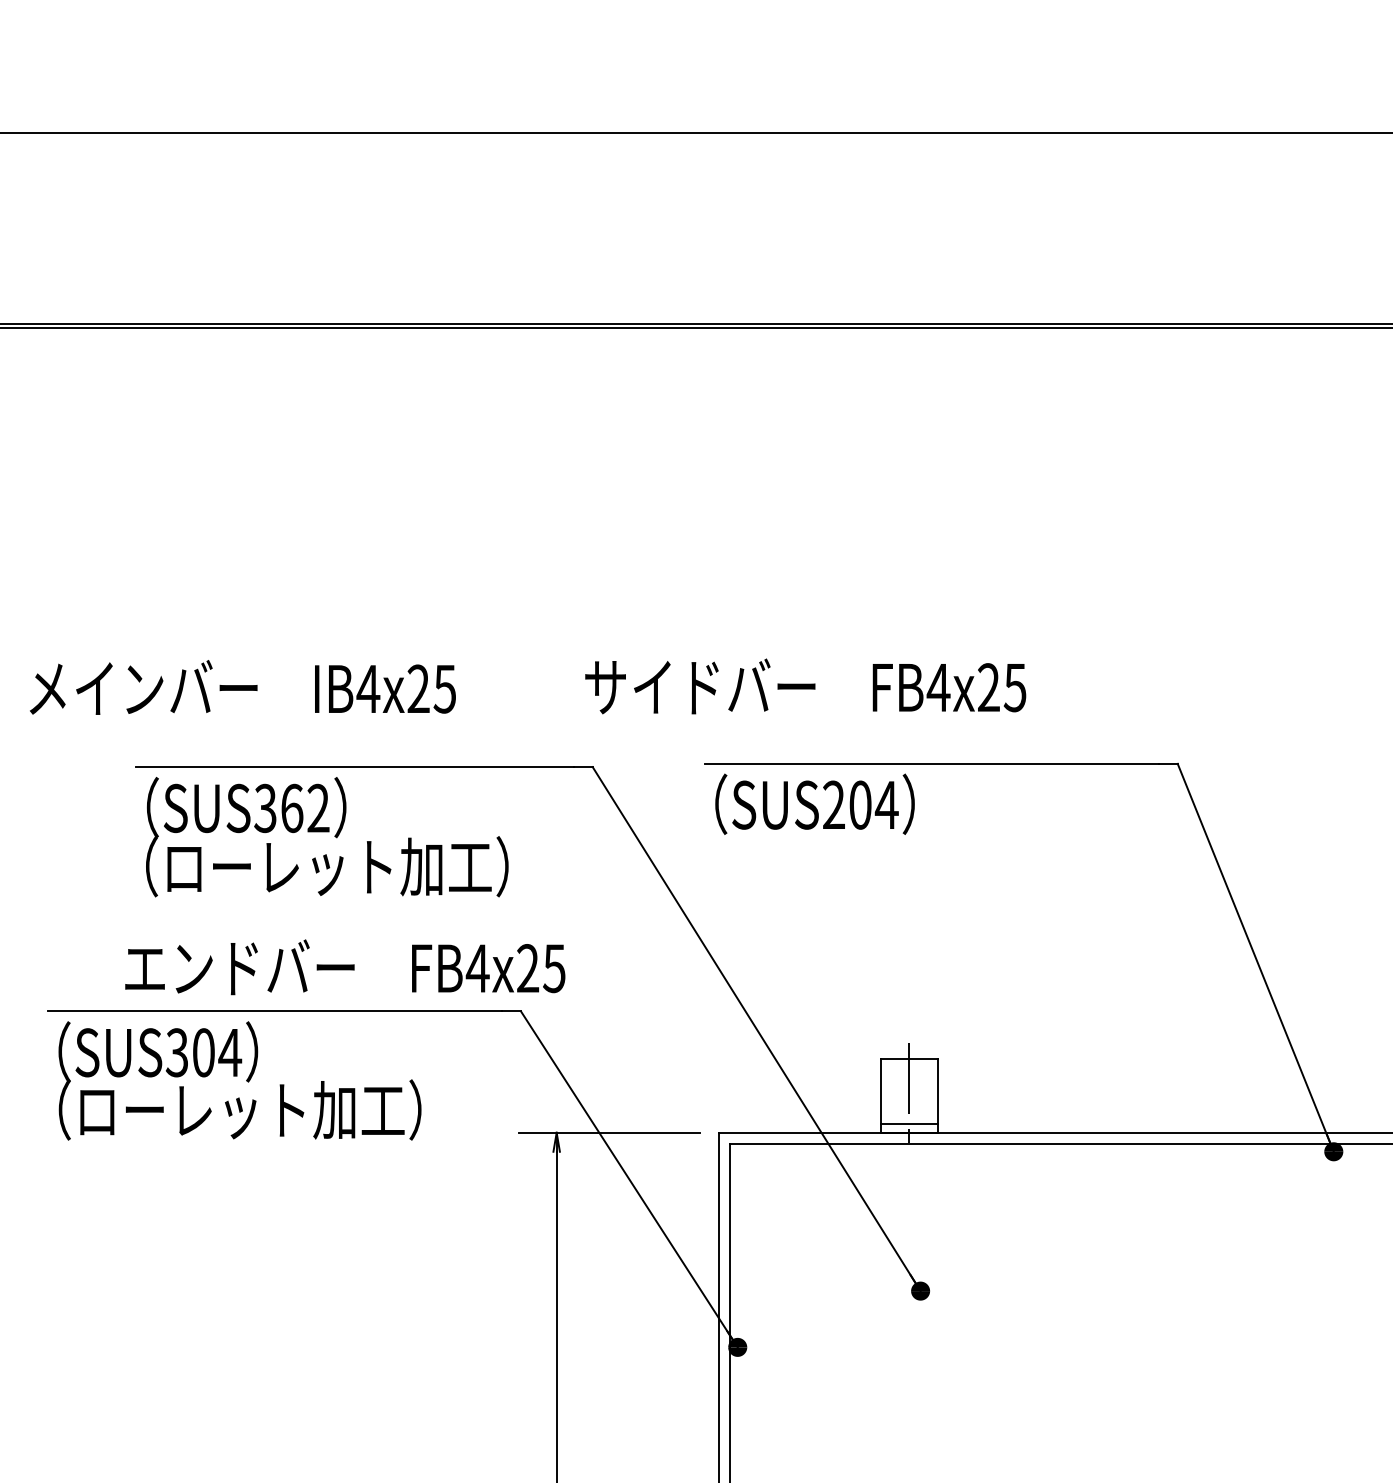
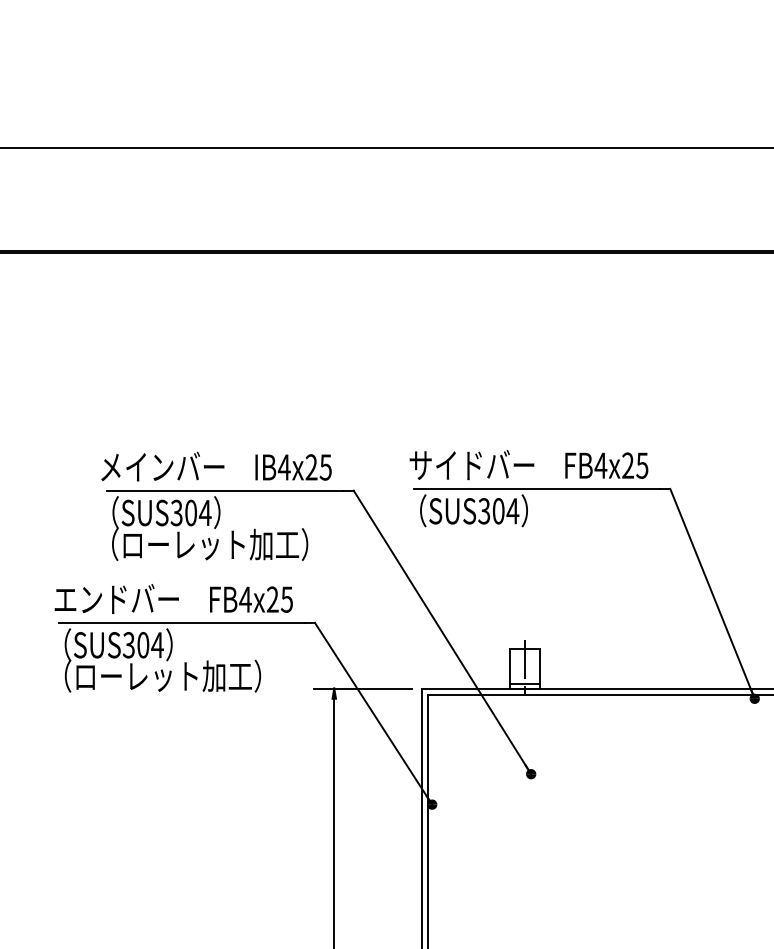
text: (804, 685) -> (528, 464), moved
text: (242, 687) -> (216, 466), moved
text: (834, 805) -> (484, 511), SUS204 -> SUS304
text: (305, 807) -> (198, 512), SUS362 -> SUS304
text: (344, 966) -> (173, 598), moved

